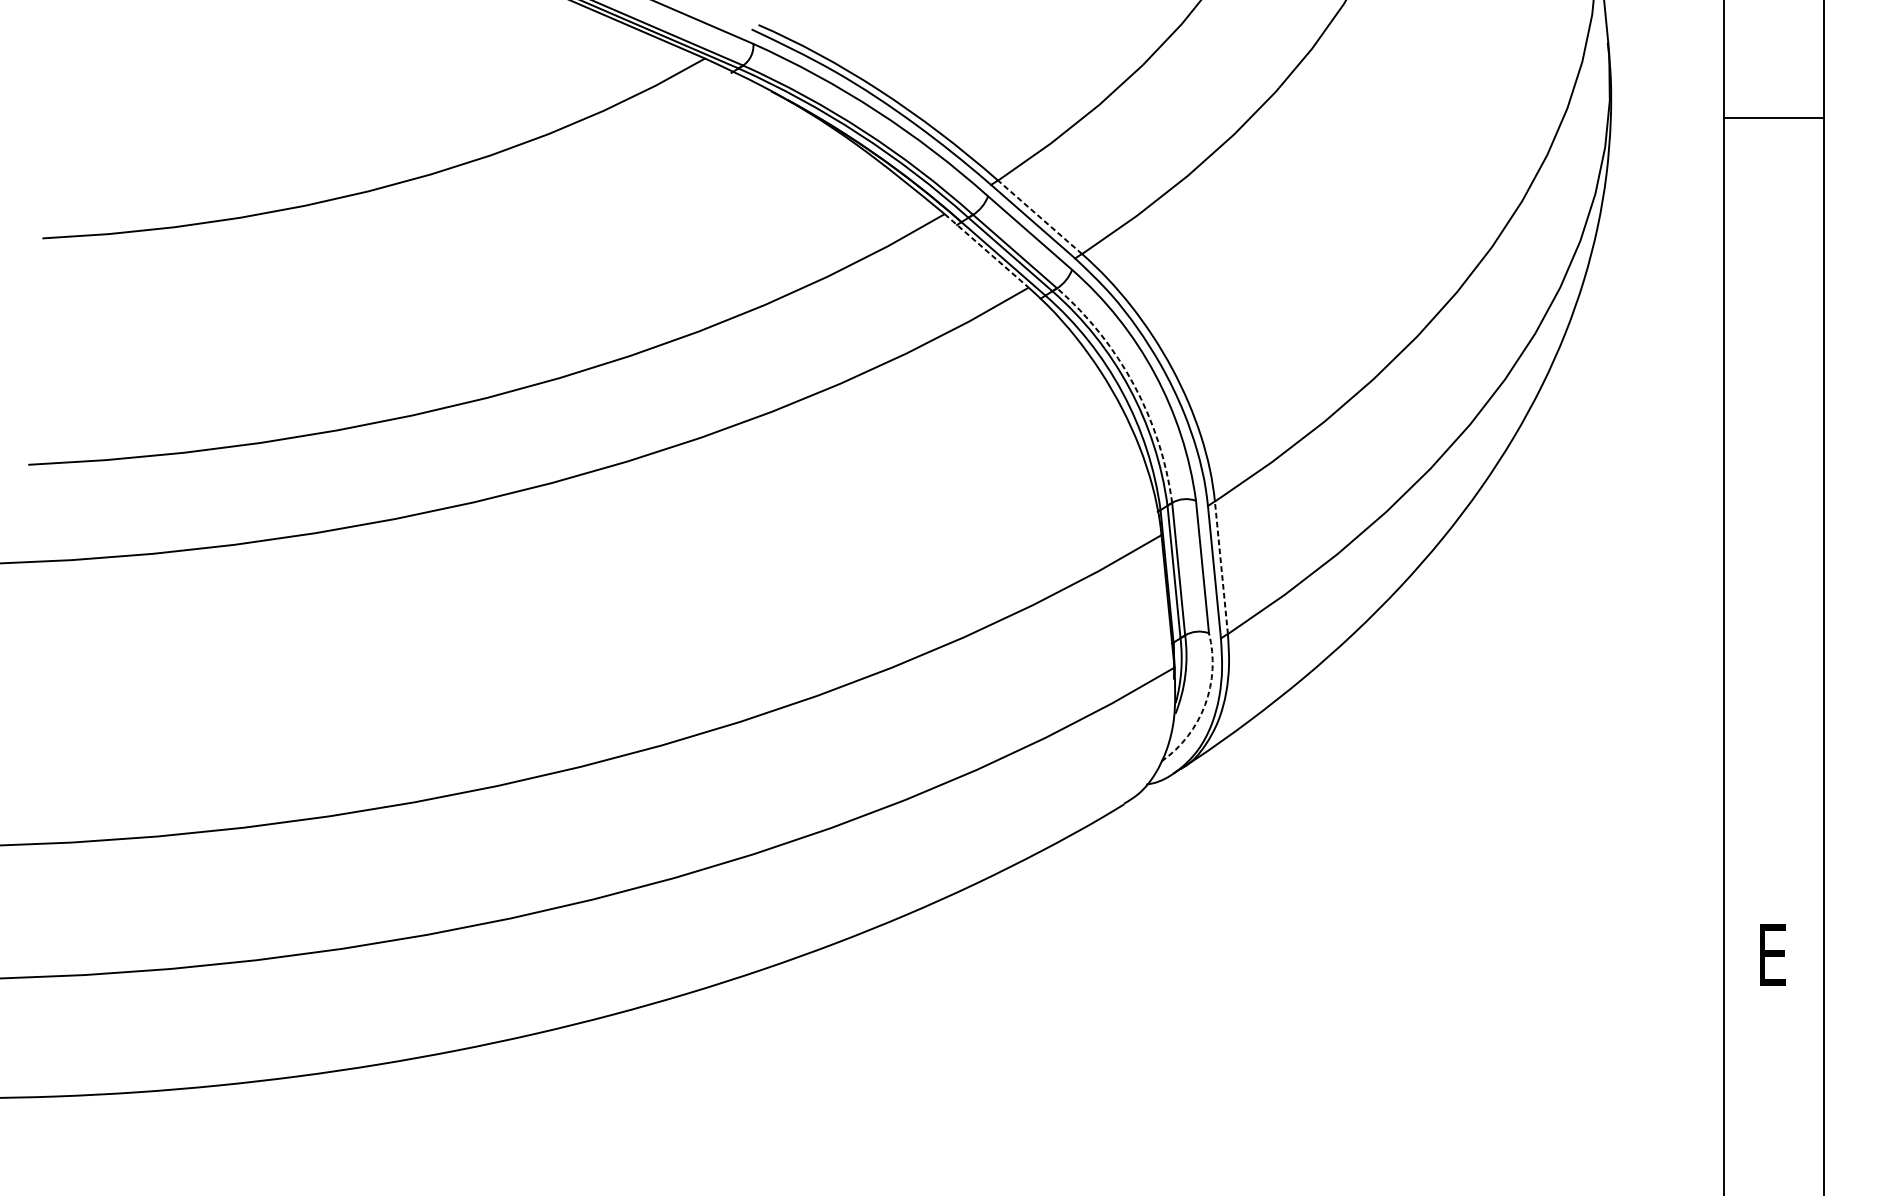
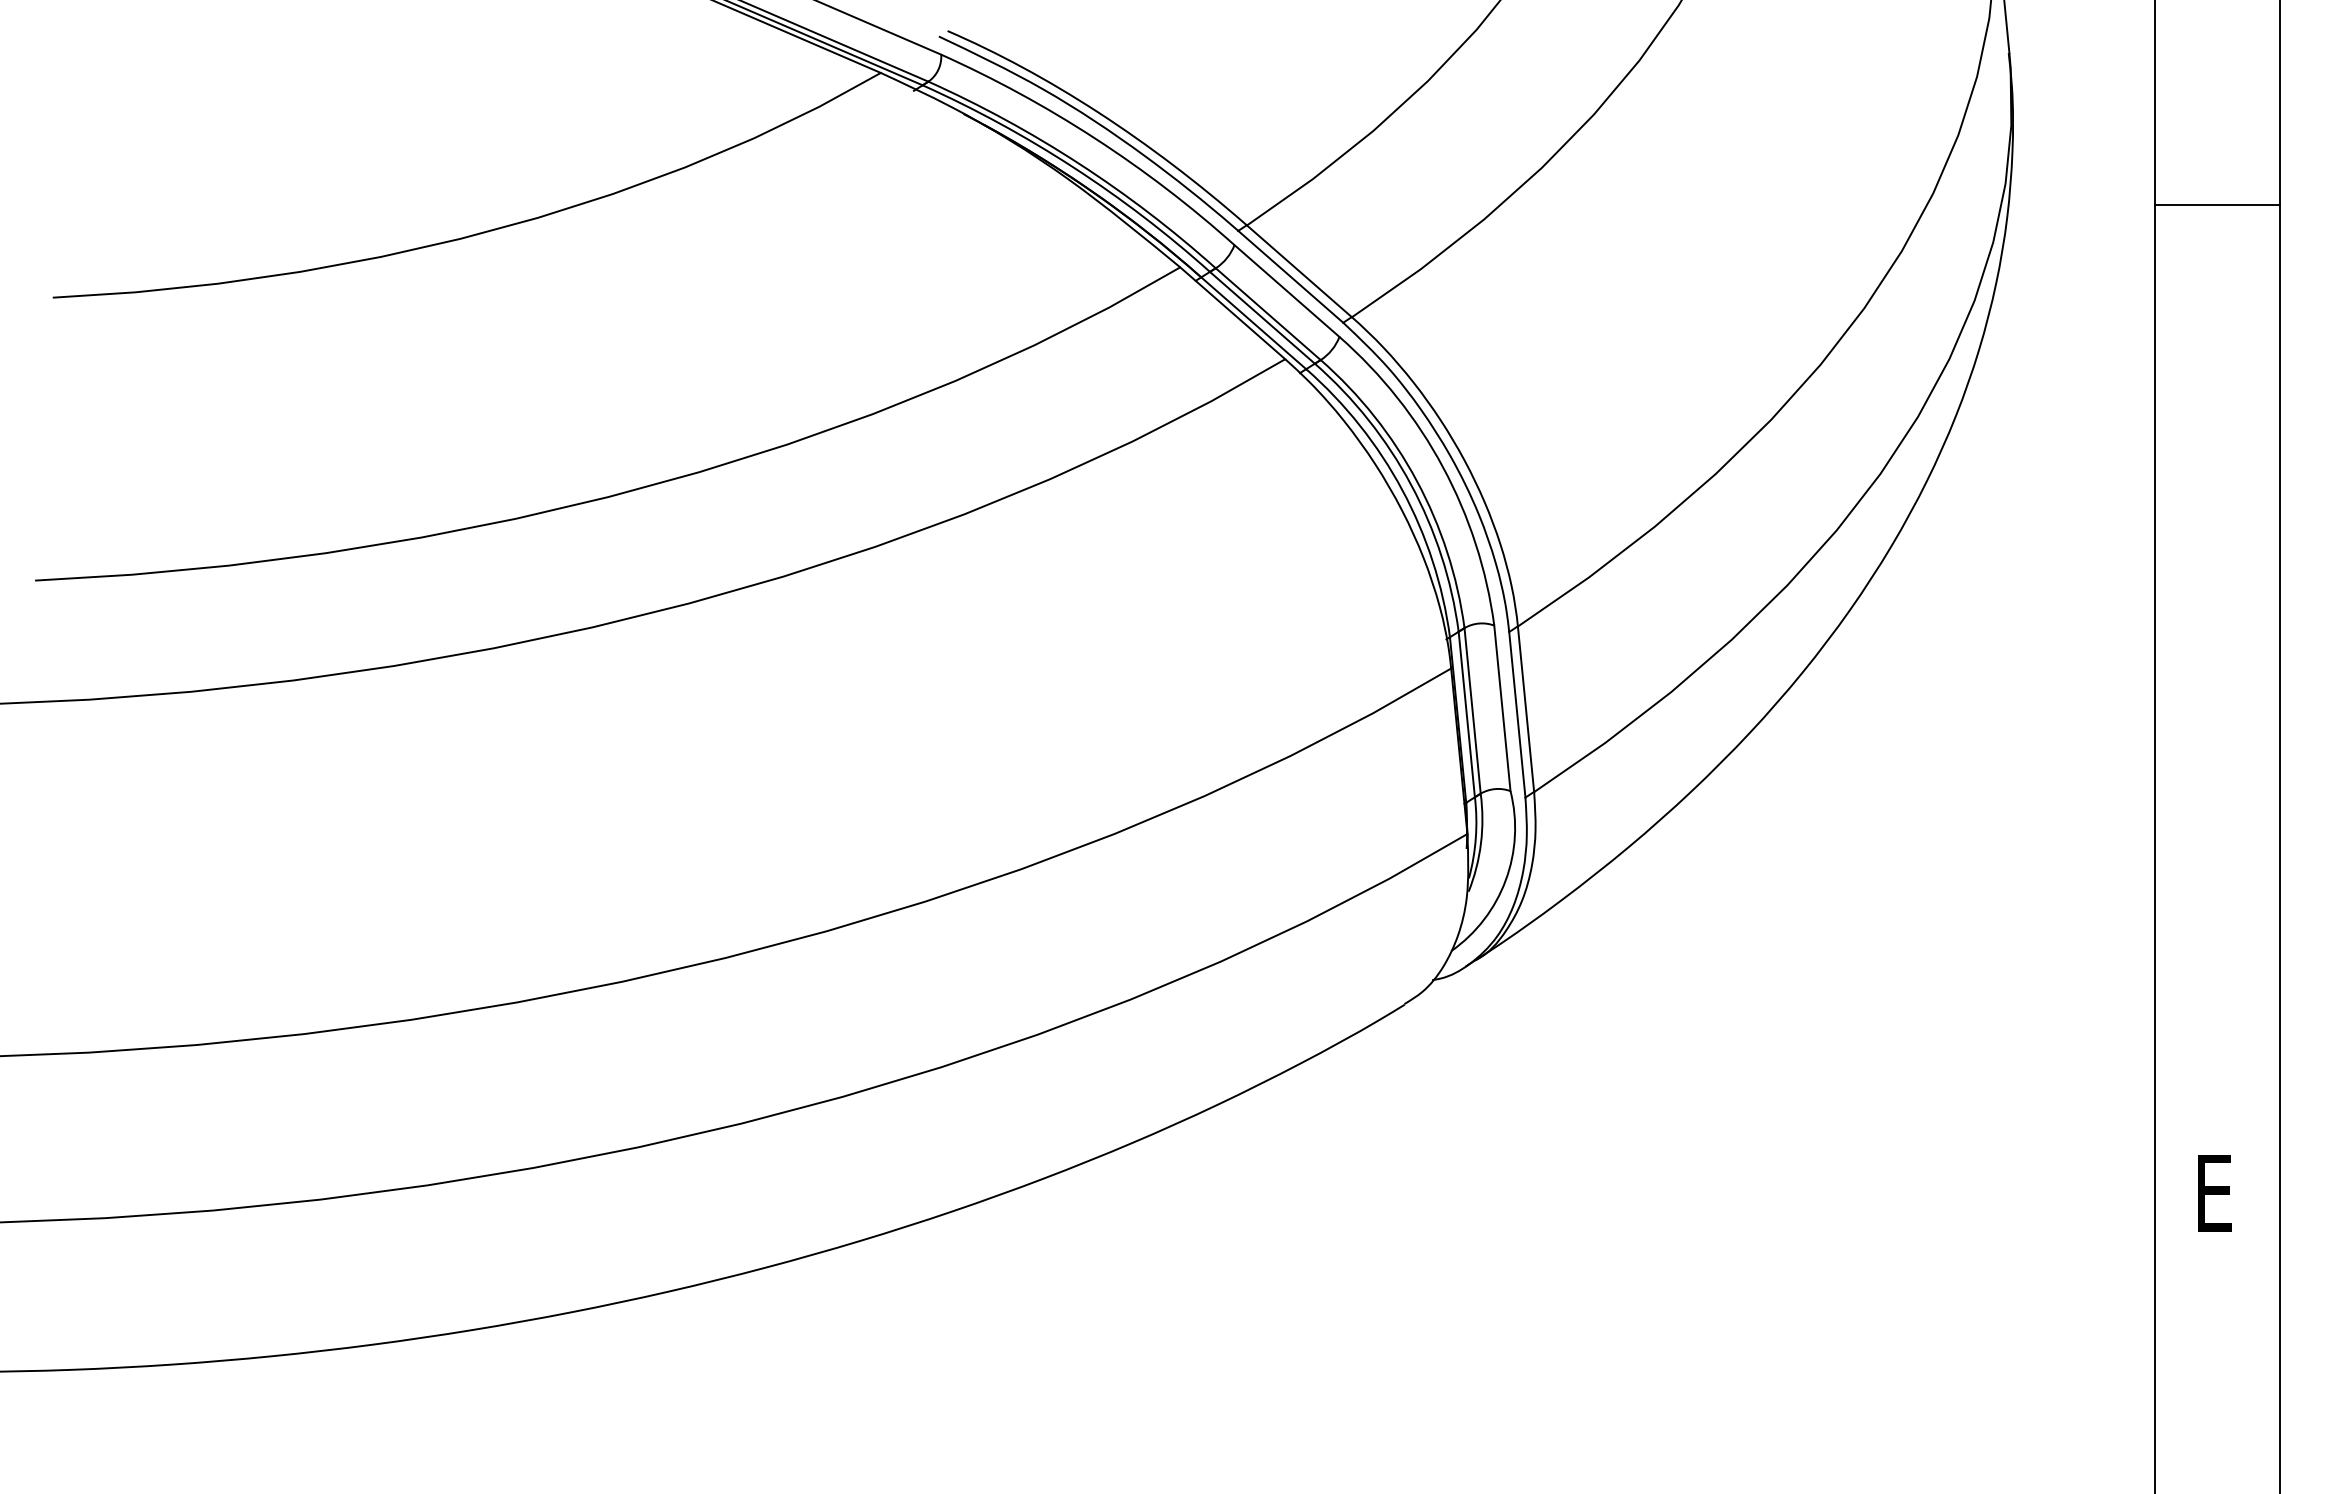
line: (1774, 118) -> (2216, 204), moved
line: (1040, 217) -> (1299, 271), dashed -> solid
line: (986, 251) -> (1232, 313), dashed -> solid
arc: (1133, 385) -> (1416, 481), dashed -> solid
line: (1221, 567) -> (1525, 708), dashed -> solid
arc: (1204, 704) -> (1505, 880), dashed -> solid

